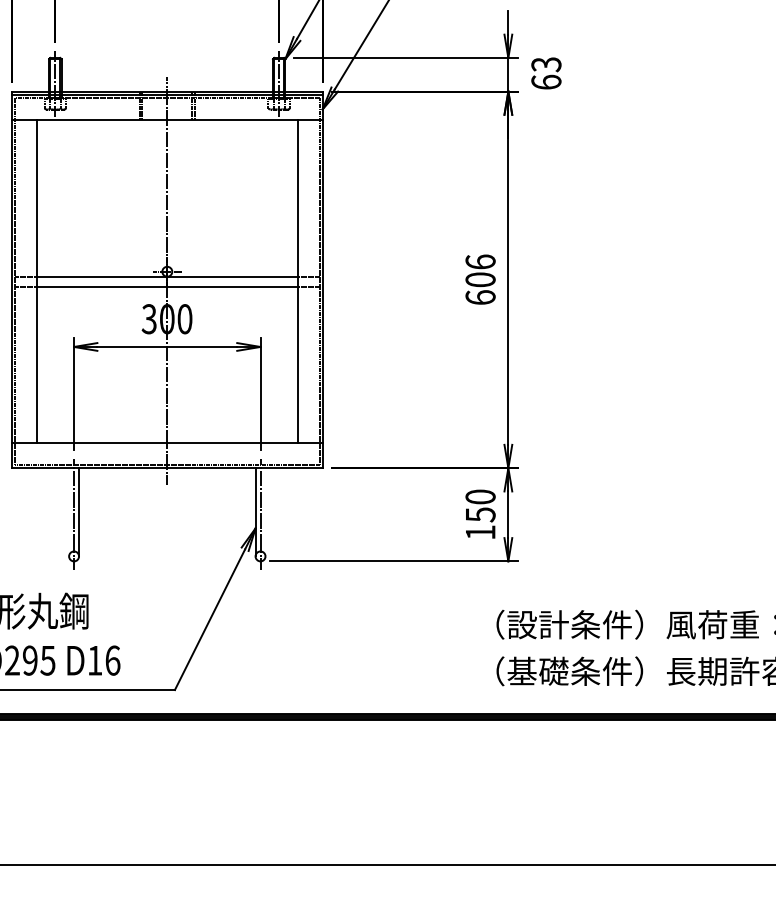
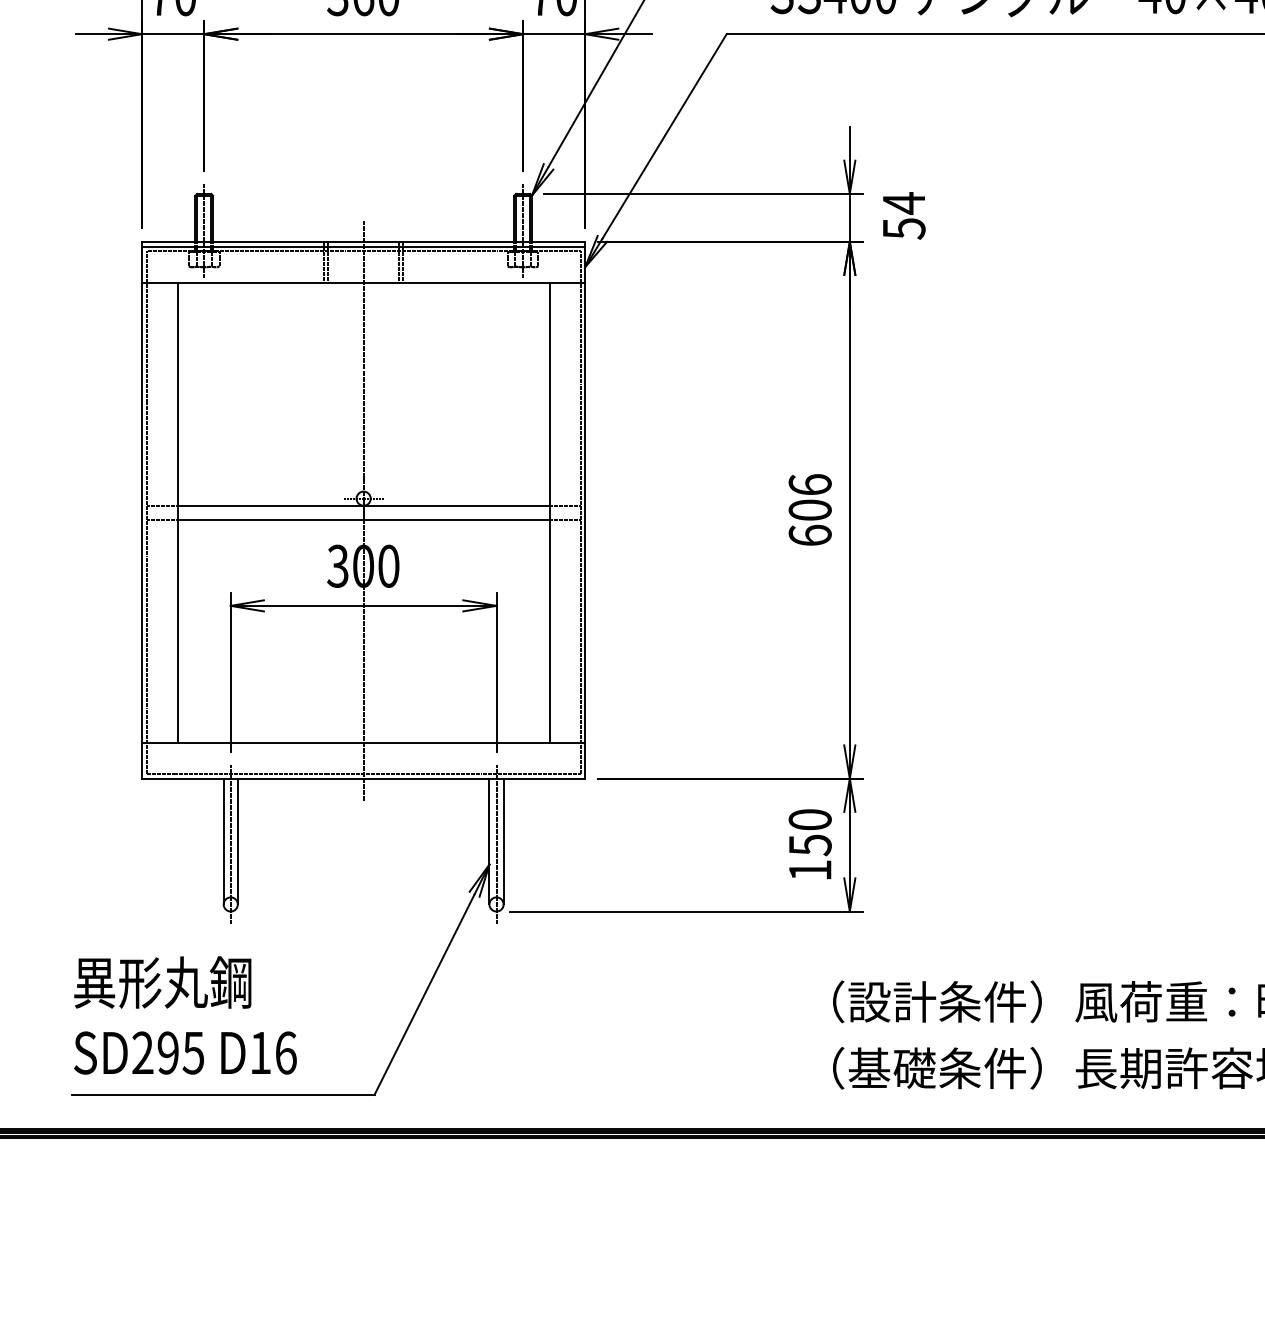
text: (546, 73) -> (903, 215), 63 -> 54
line: (68, 512) -> (223, 841), added
line: (265, 512) -> (503, 841), added

